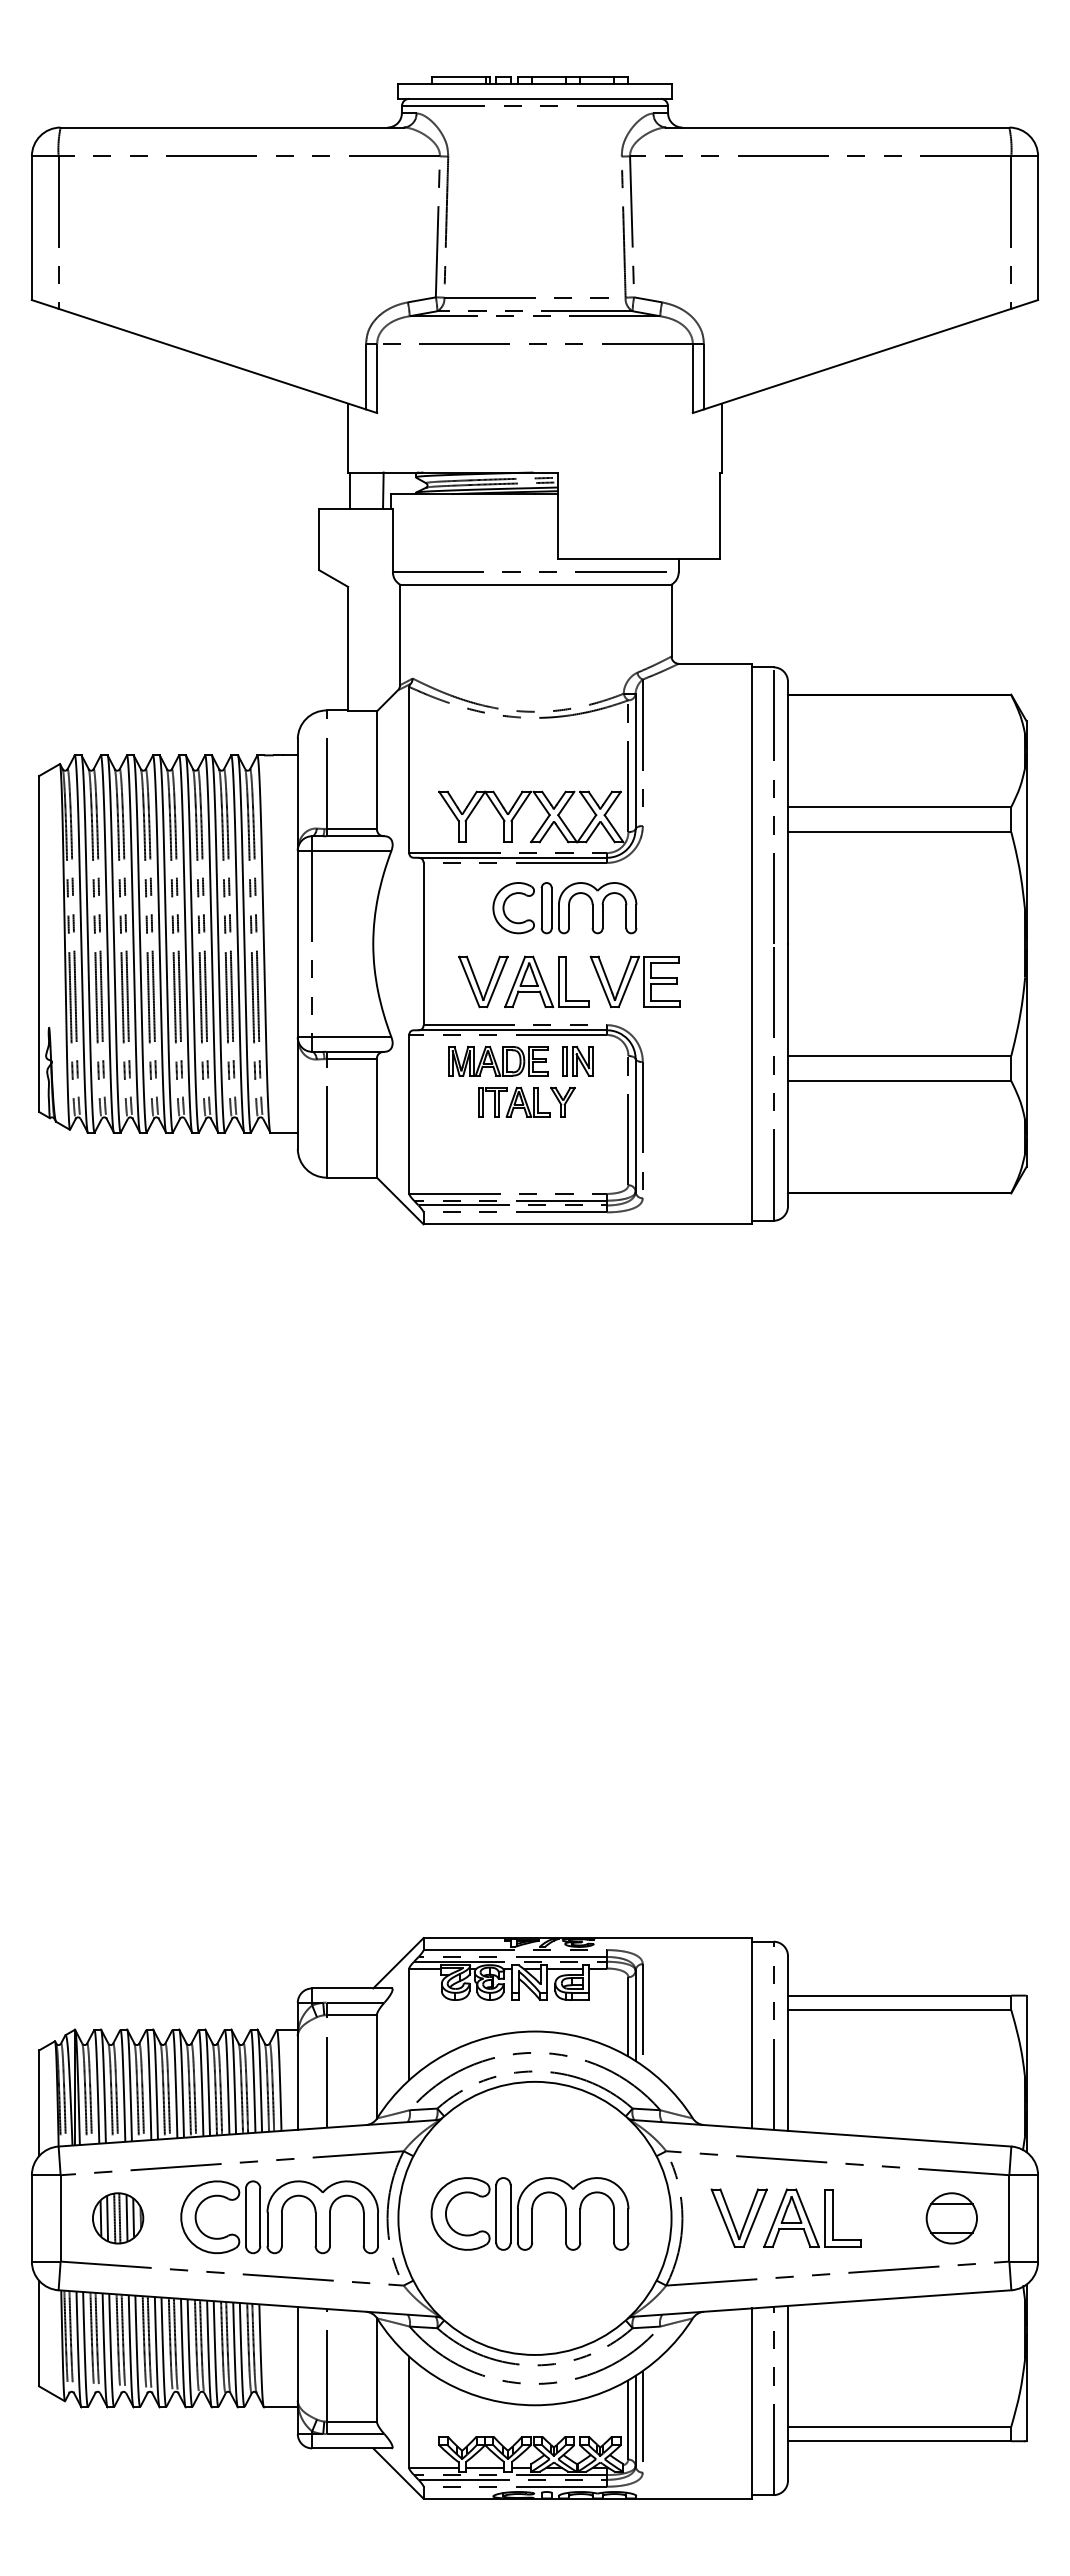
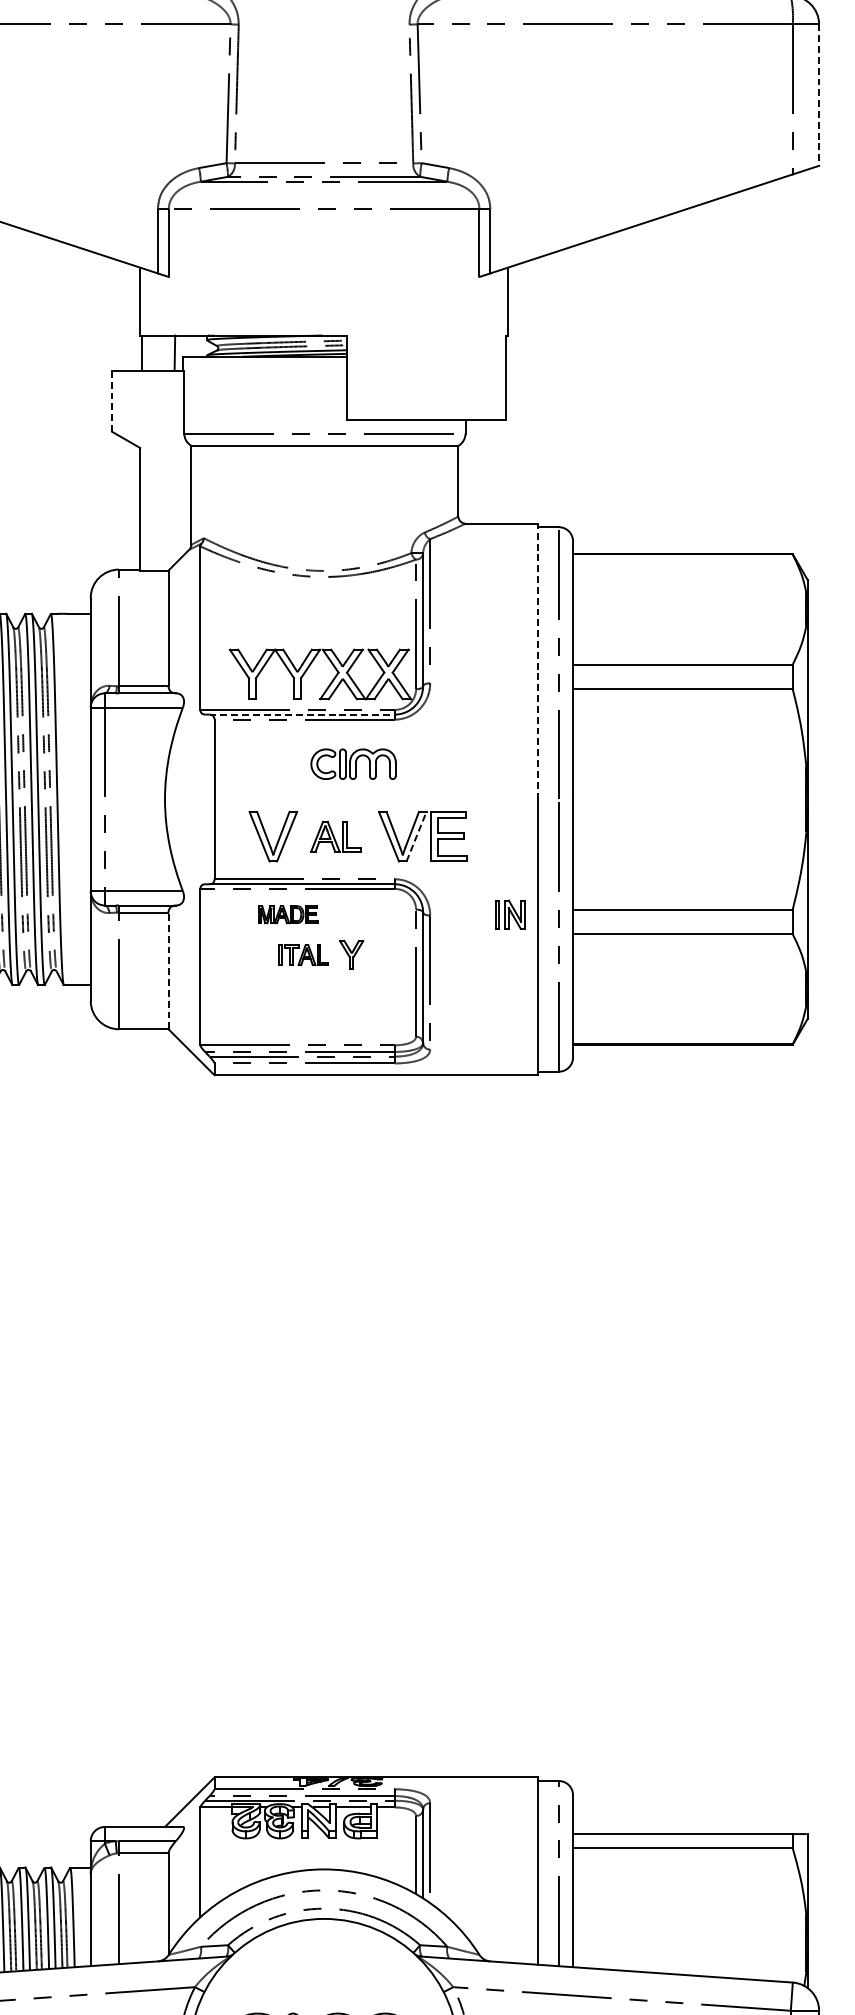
line: (1038, 228) -> (819, 95), solid -> dashed
line: (319, 539) -> (112, 401), solid -> dashed
line: (752, 803) -> (538, 661), solid -> dashed
line: (513, 857) -> (302, 714), solid -> dashed
part: (564, 908) -> (353, 764), size x0.6
part: (546, 981) -> (335, 836), size x0.6
line: (629, 981) -> (417, 836), solid -> dashed
part: (498, 1060) -> (288, 914), size x0.6
part: (577, 1061) -> (509, 914), moved
part: (514, 1102) -> (303, 955), size x0.7
line: (376, 1117) -> (168, 970), solid -> dashed

